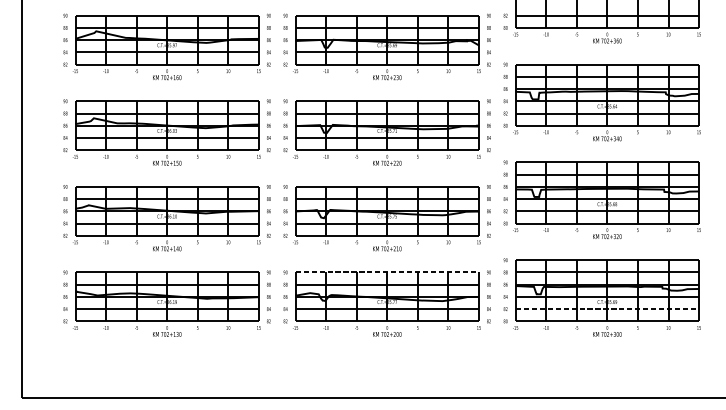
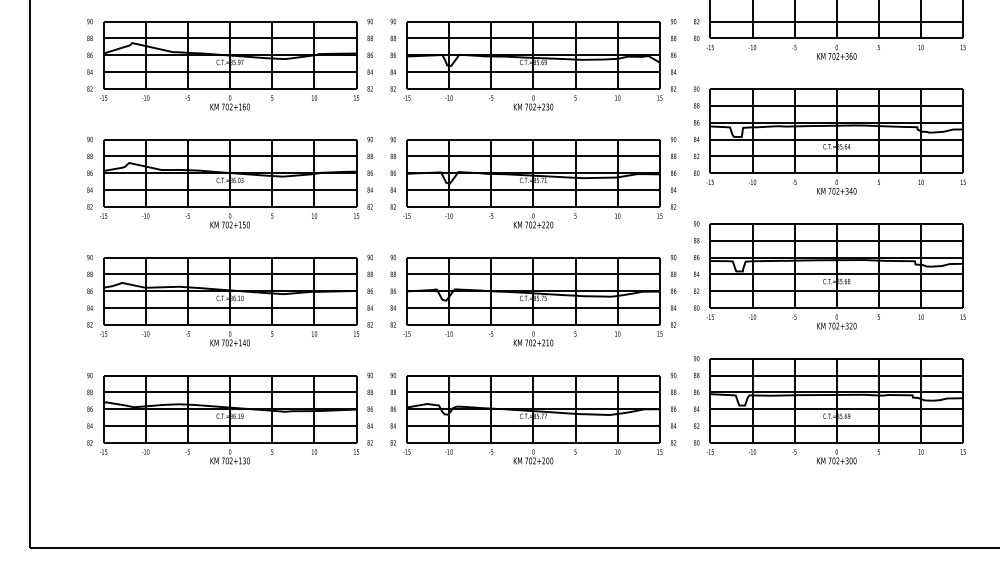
line: (387, 272) -> (533, 375), dashed -> solid
line: (607, 309) -> (837, 426), dashed -> solid

